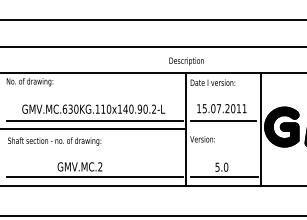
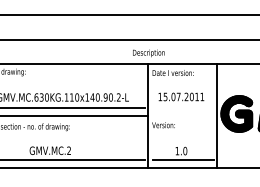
line: (223, 120) -> (182, 107), removed
text: (217, 166) -> (177, 150), 5.0 -> 1.0

